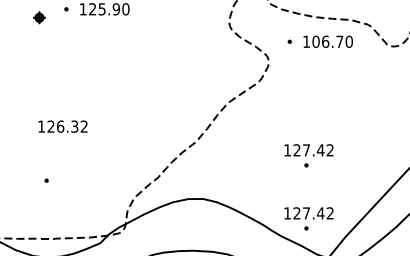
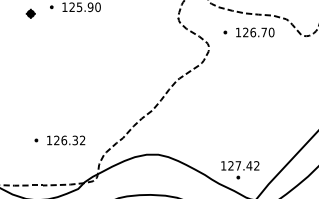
text: (315, 41) -> (245, 32), 106.70 -> 126.70
text: (63, 126) -> (66, 140), moved
part: (309, 156) -> (240, 121), removed

